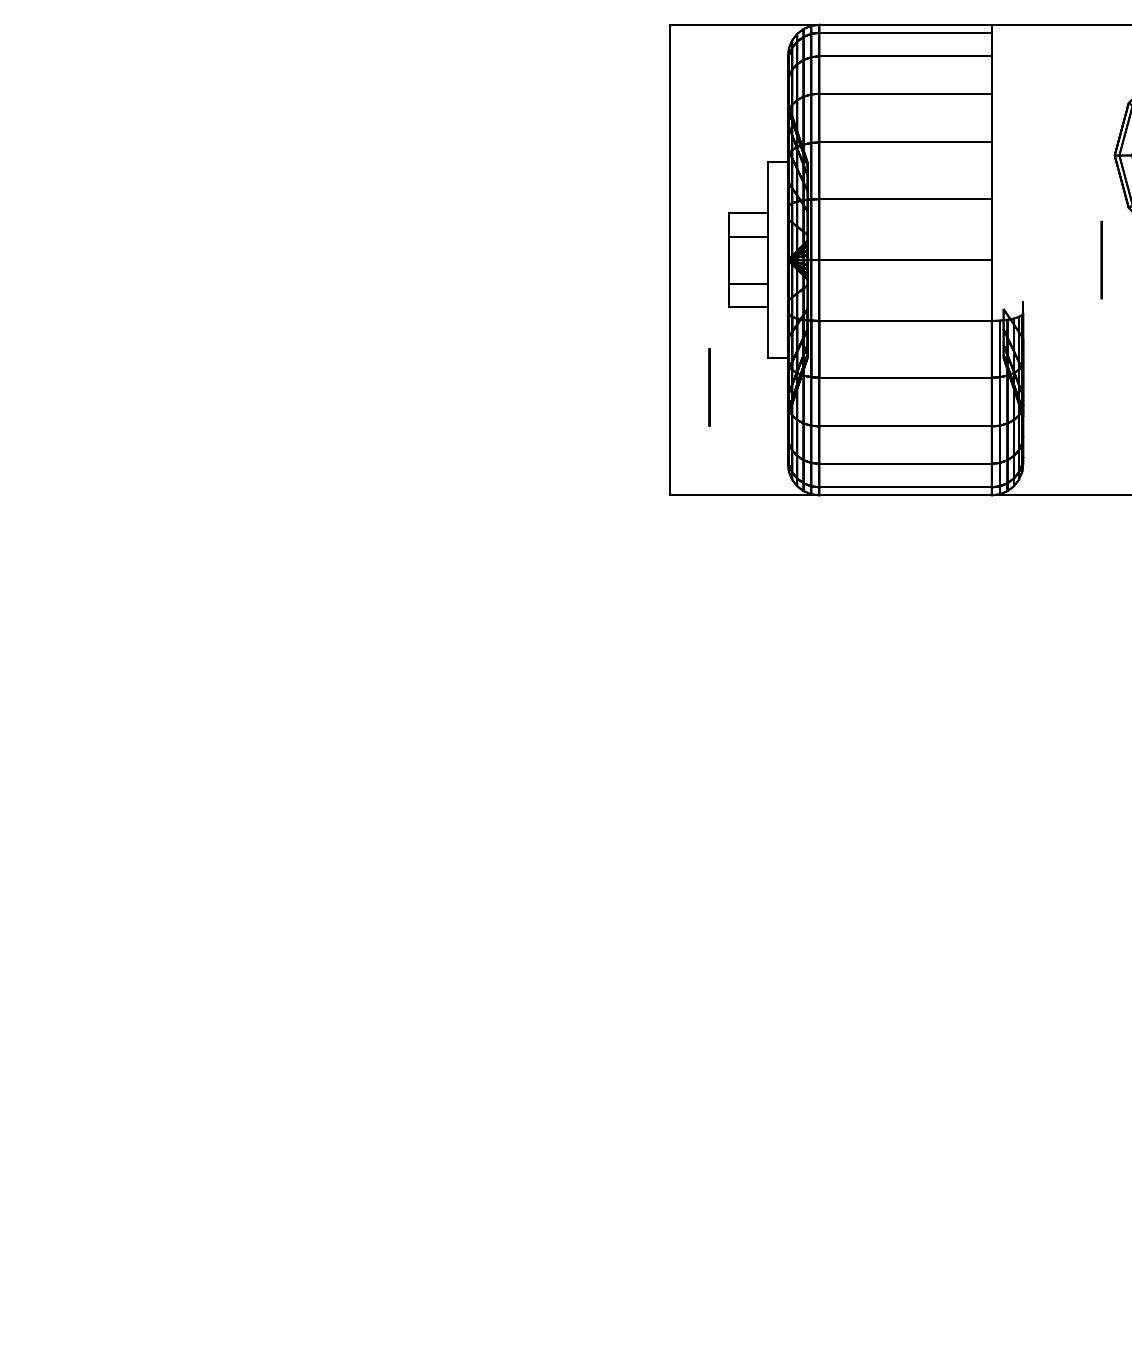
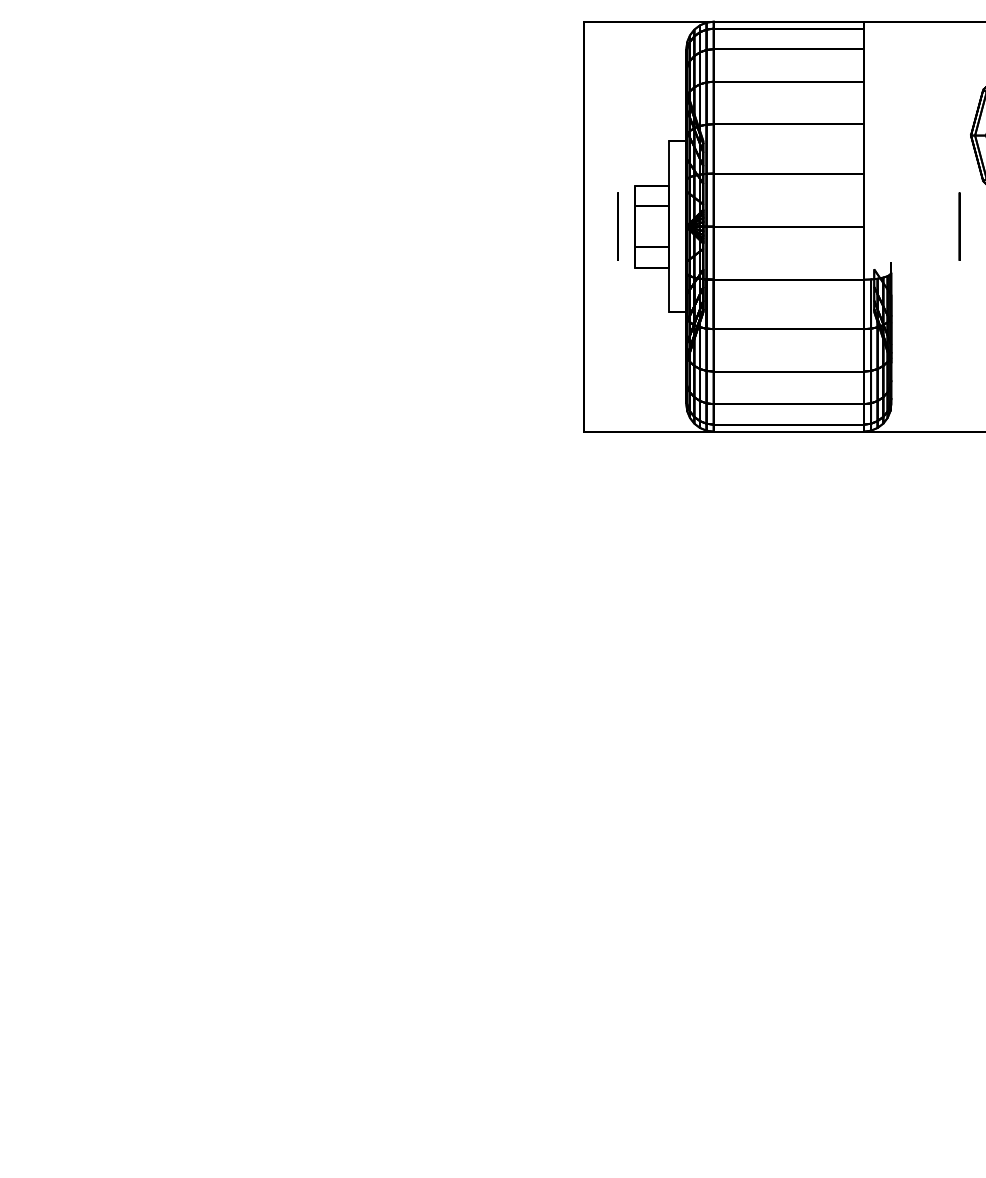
circle: (708, 387) -> (617, 226), moved

